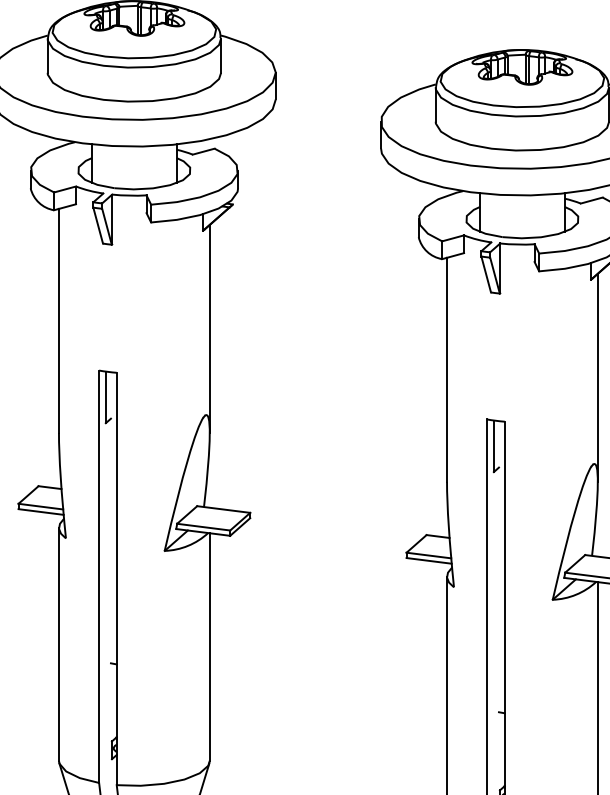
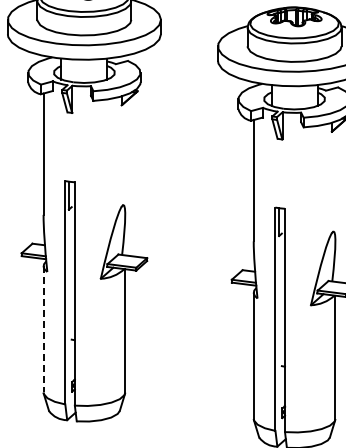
line: (210, 328) -> (125, 158), removed
line: (597, 376) -> (335, 184), removed
line: (58, 644) -> (43, 329), solid -> dashed

